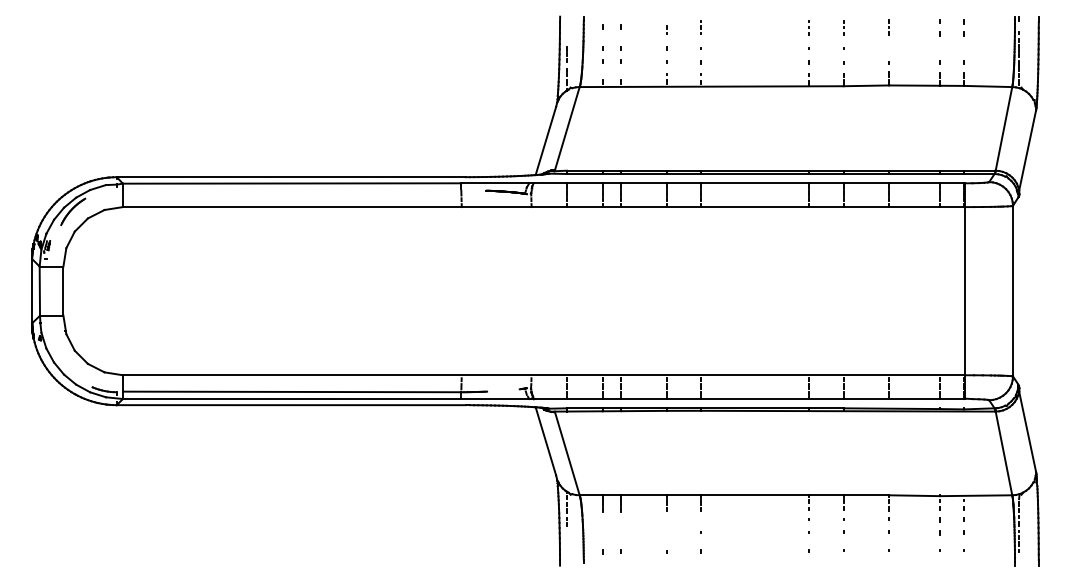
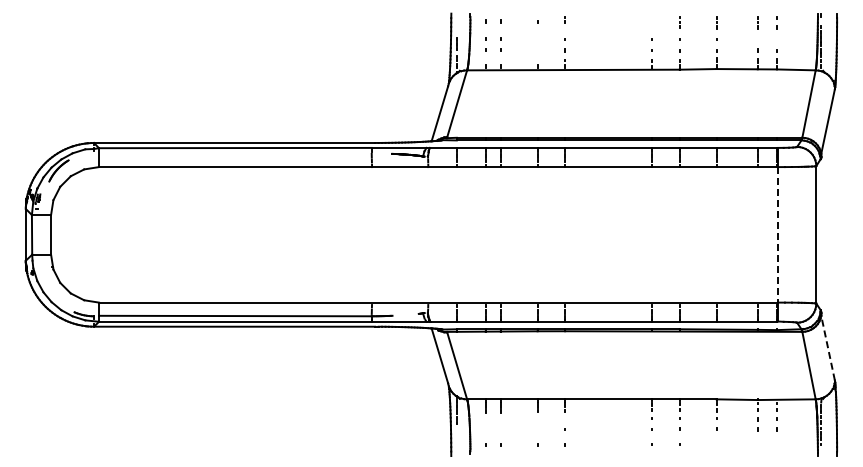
line: (808, 27) -> (651, 22), removed
line: (667, 51) -> (537, 41), removed
line: (964, 290) -> (777, 234), solid -> dashed
line: (1028, 432) -> (828, 348), solid -> dashed

